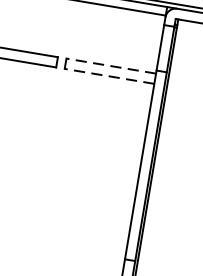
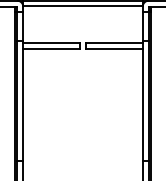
line: (110, 65) -> (113, 42), dashed -> solid
line: (108, 76) -> (113, 49), dashed -> solid

